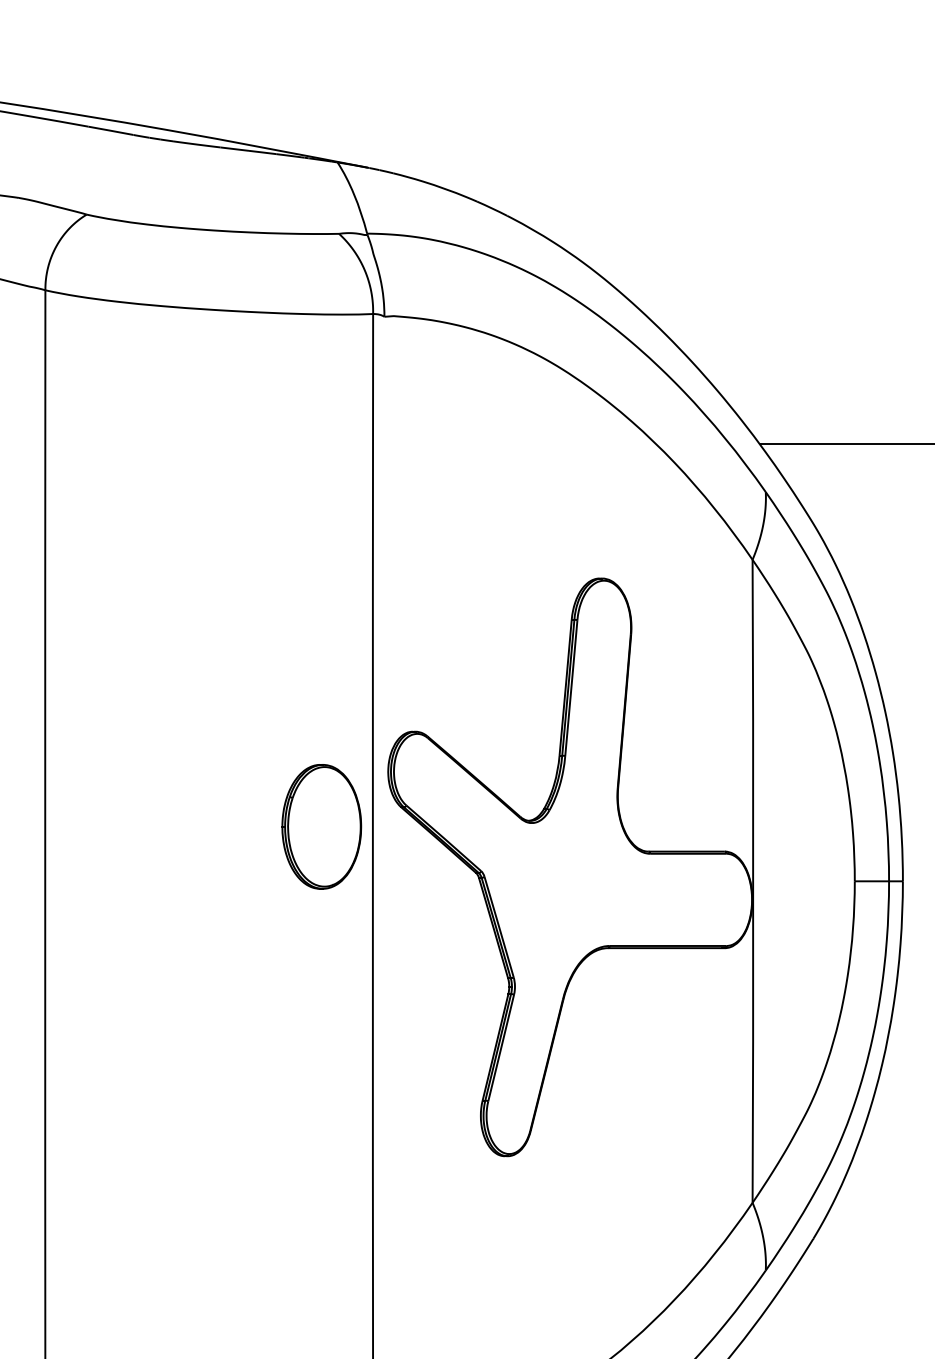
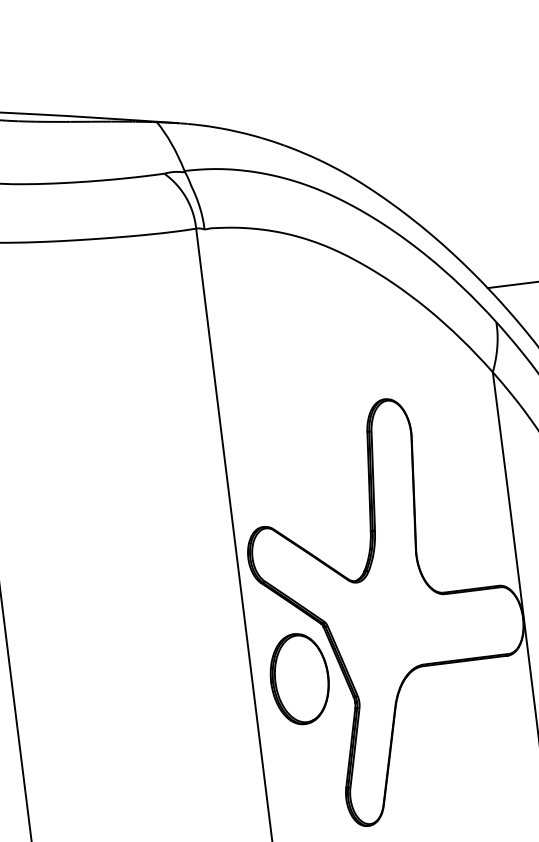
part: (321, 826) -> (299, 678), moved

